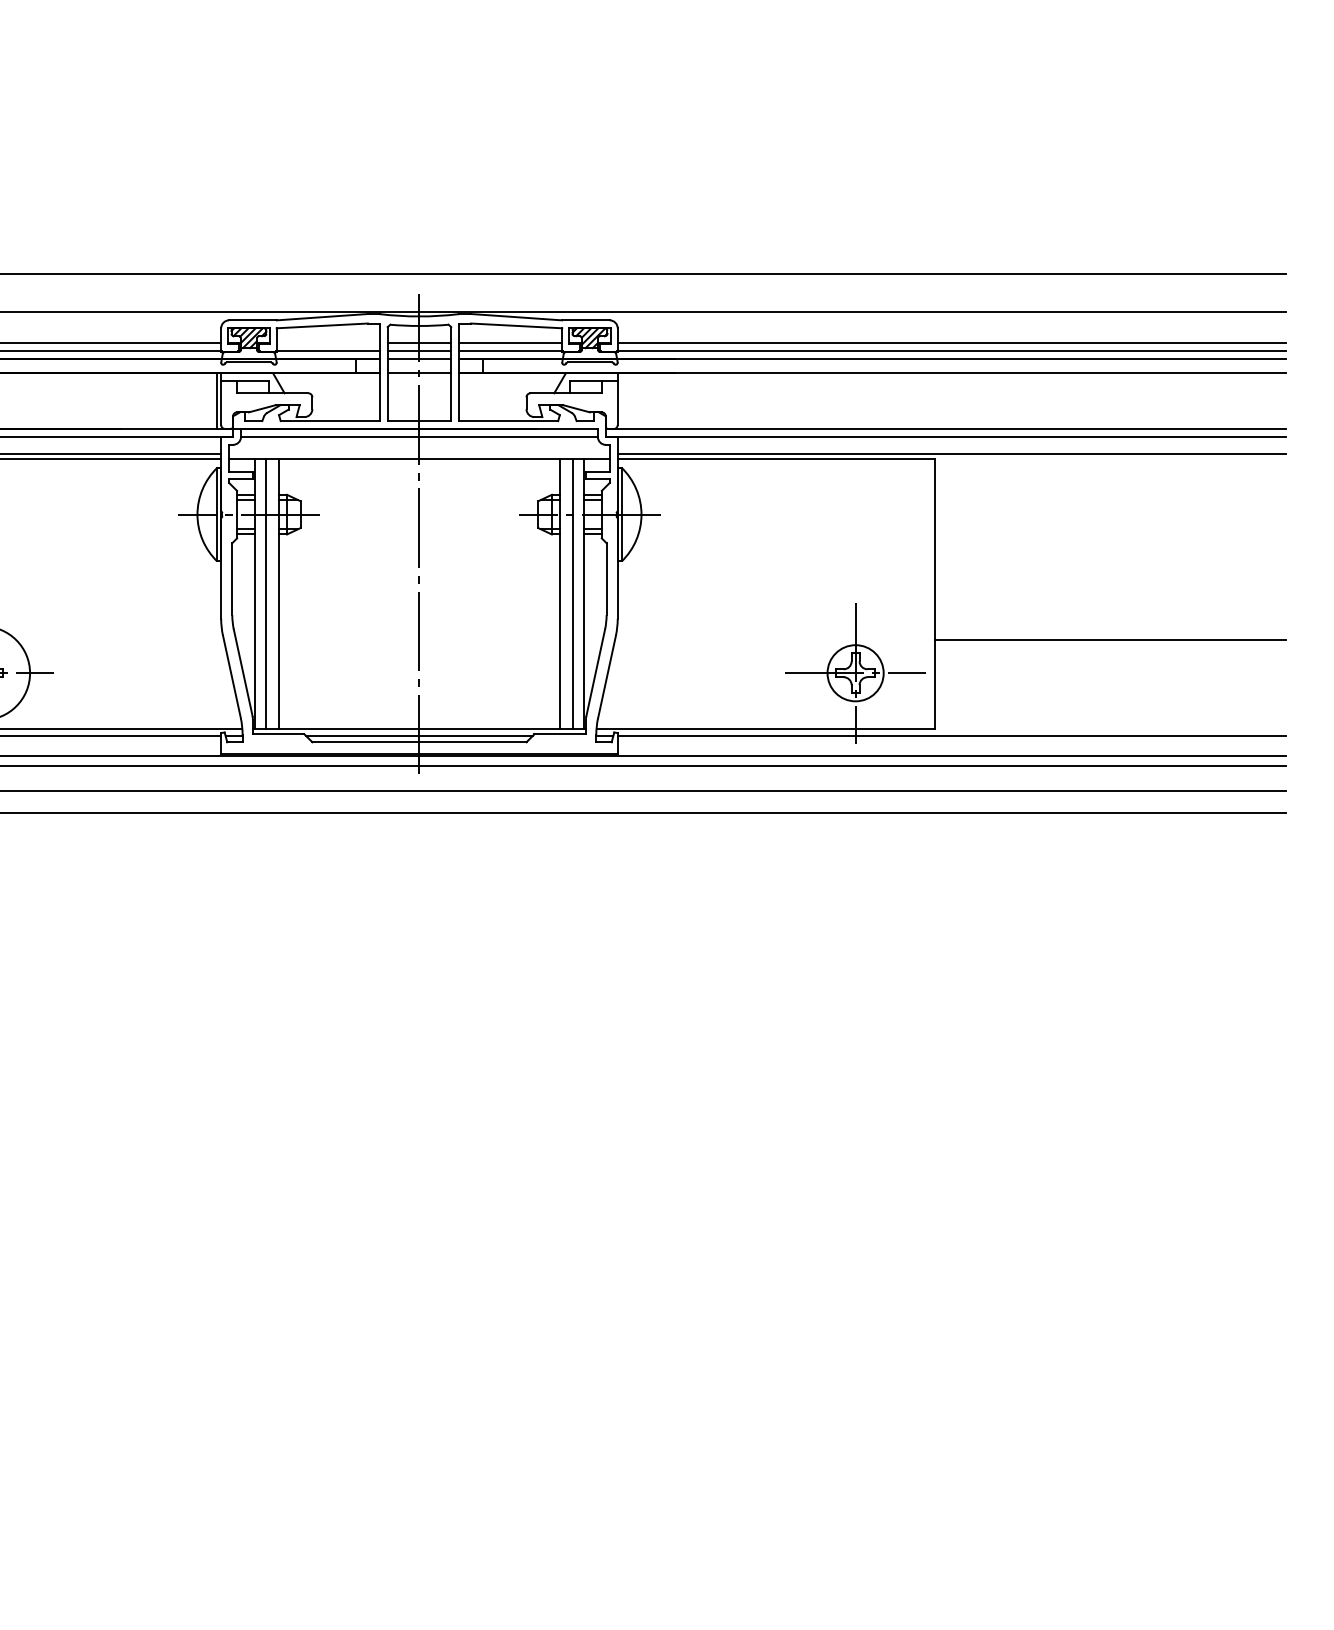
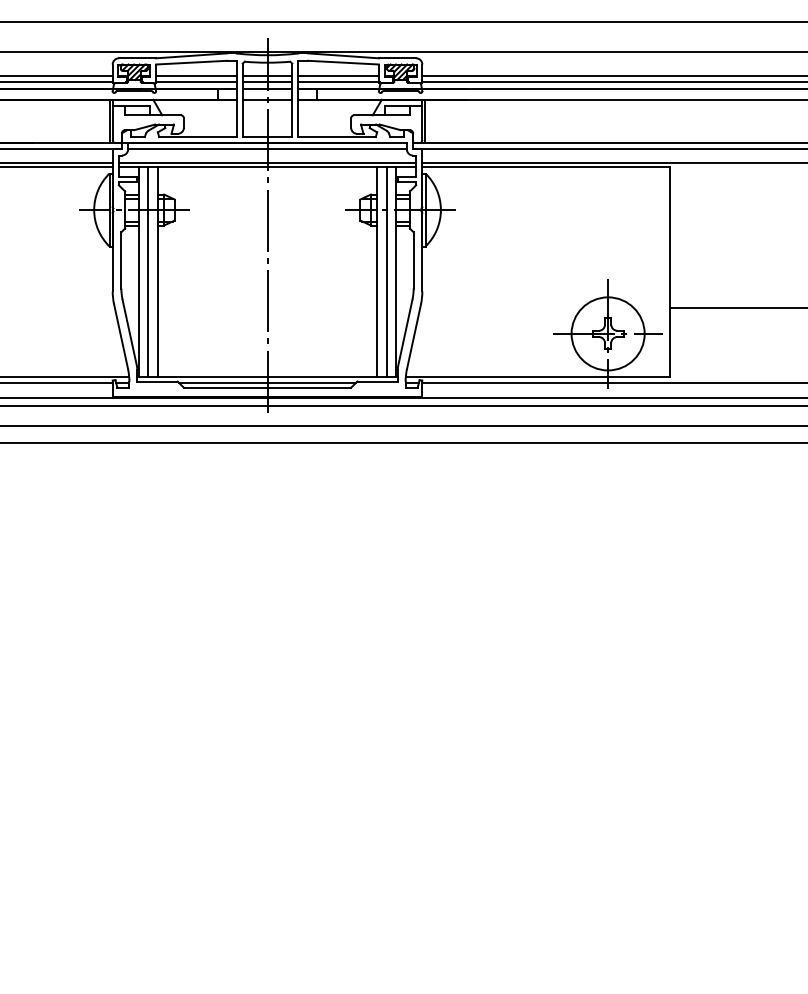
line: (327, 343) -> (195, 76), added
line: (621, 401) -> (425, 121), added
line: (419, 454) -> (267, 163), added
circle: (855, 673) -> (608, 334), size x1.67

